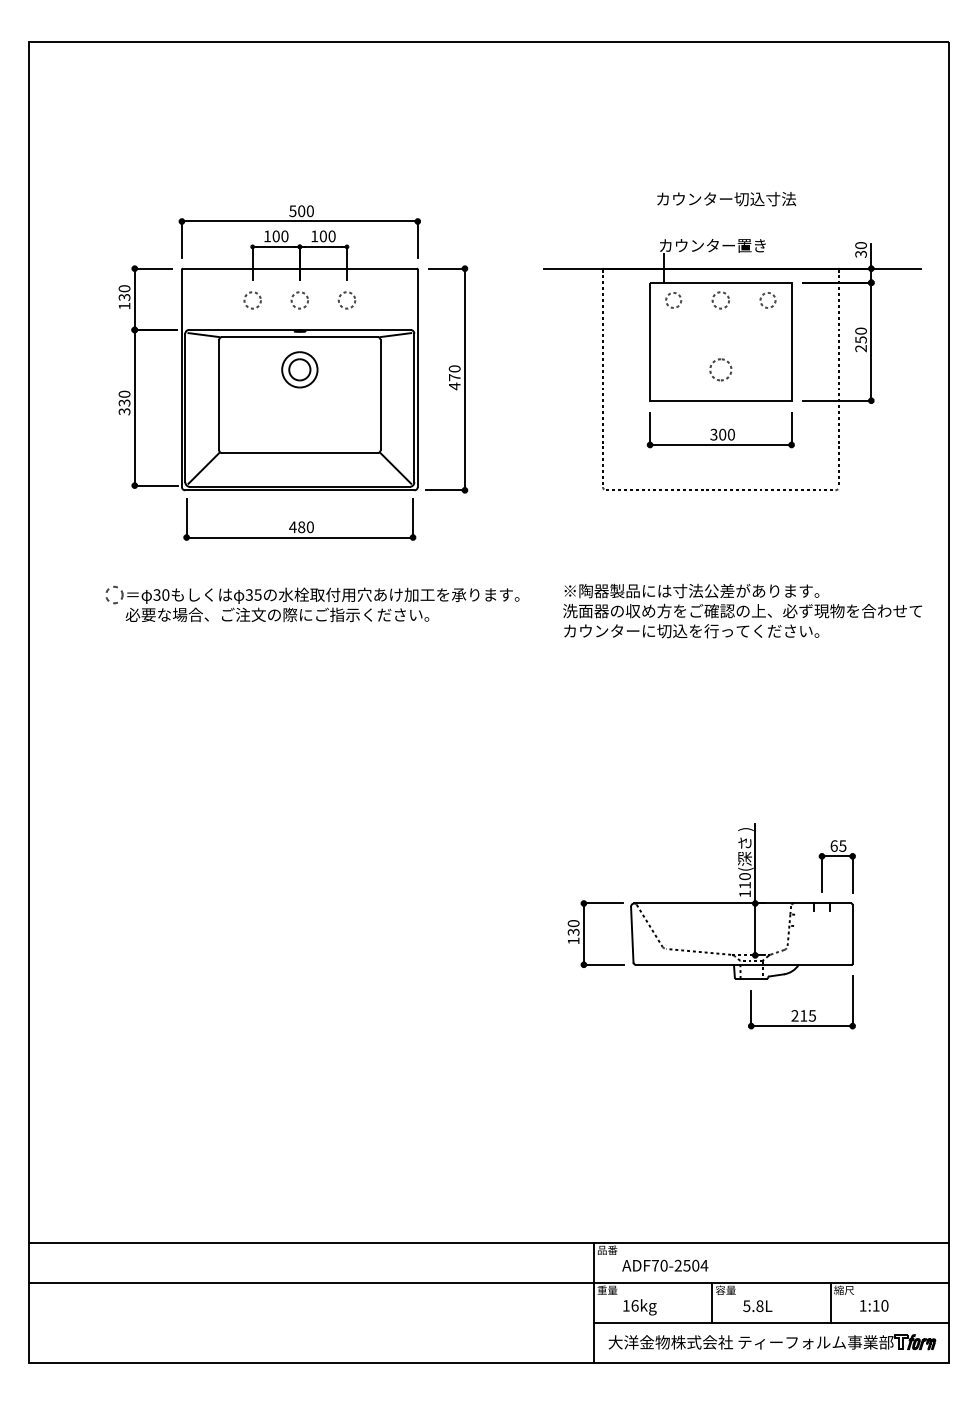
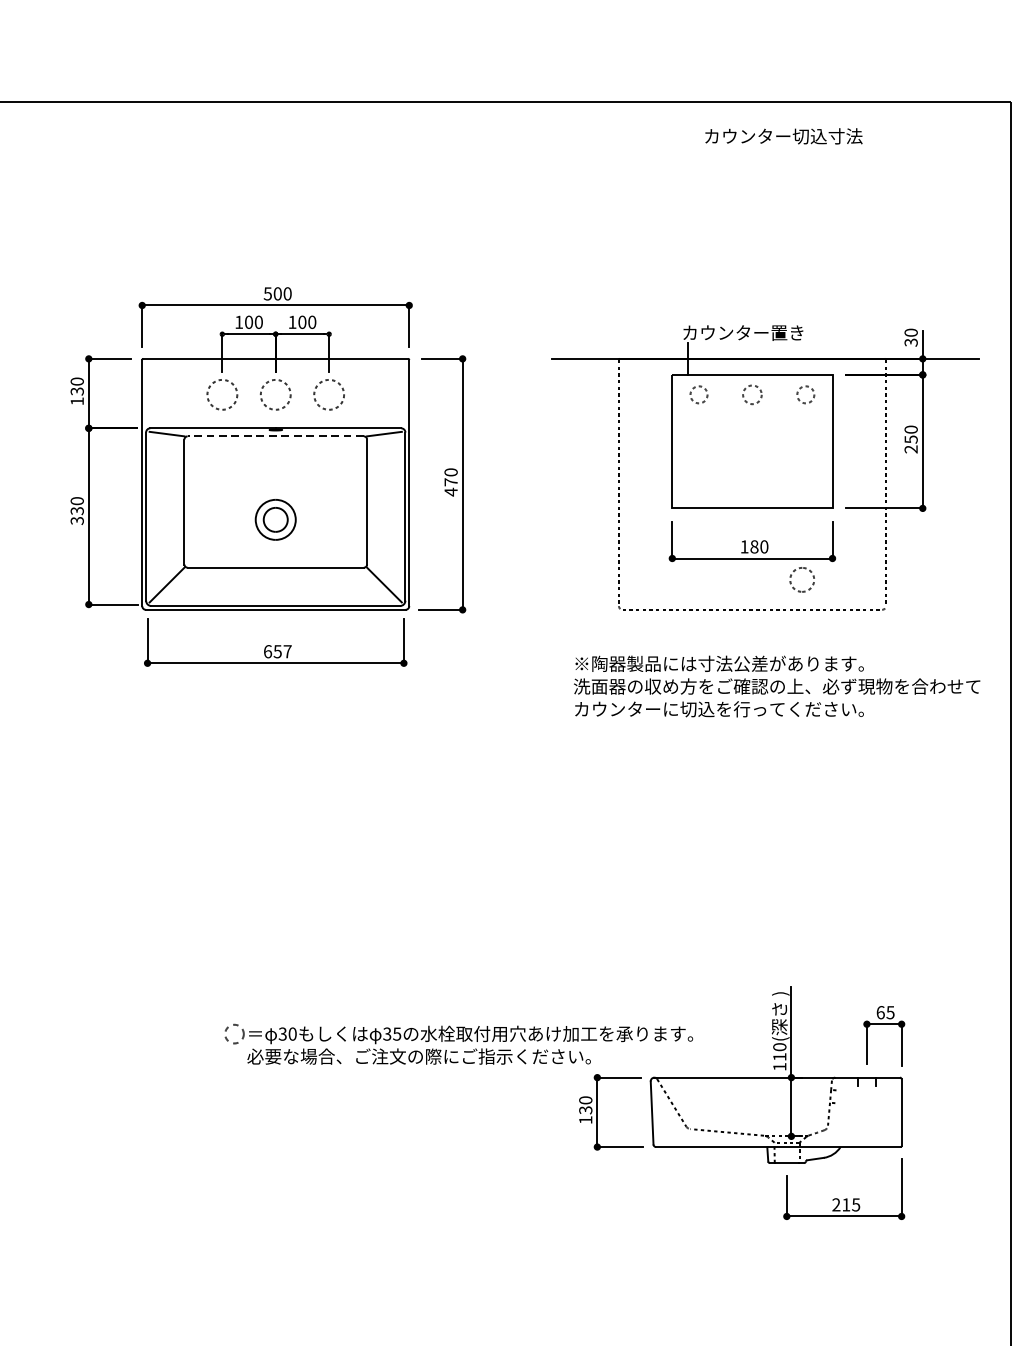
text: (726, 199) -> (783, 136), moved
circle: (252, 300) -> (222, 394), size x1.6
circle: (299, 300) -> (275, 394), size x1.6
circle: (346, 300) -> (328, 394), size x1.6
line: (299, 337) -> (275, 436), solid -> dashed
part: (720, 360) -> (801, 569), moved
part: (299, 369) -> (275, 519), moved
text: (718, 434) -> (749, 546), 300 -> 180
text: (301, 527) -> (277, 651), 480 -> 657
part: (312, 603) -> (458, 1043), moved
text: (742, 610) -> (776, 685), moved

